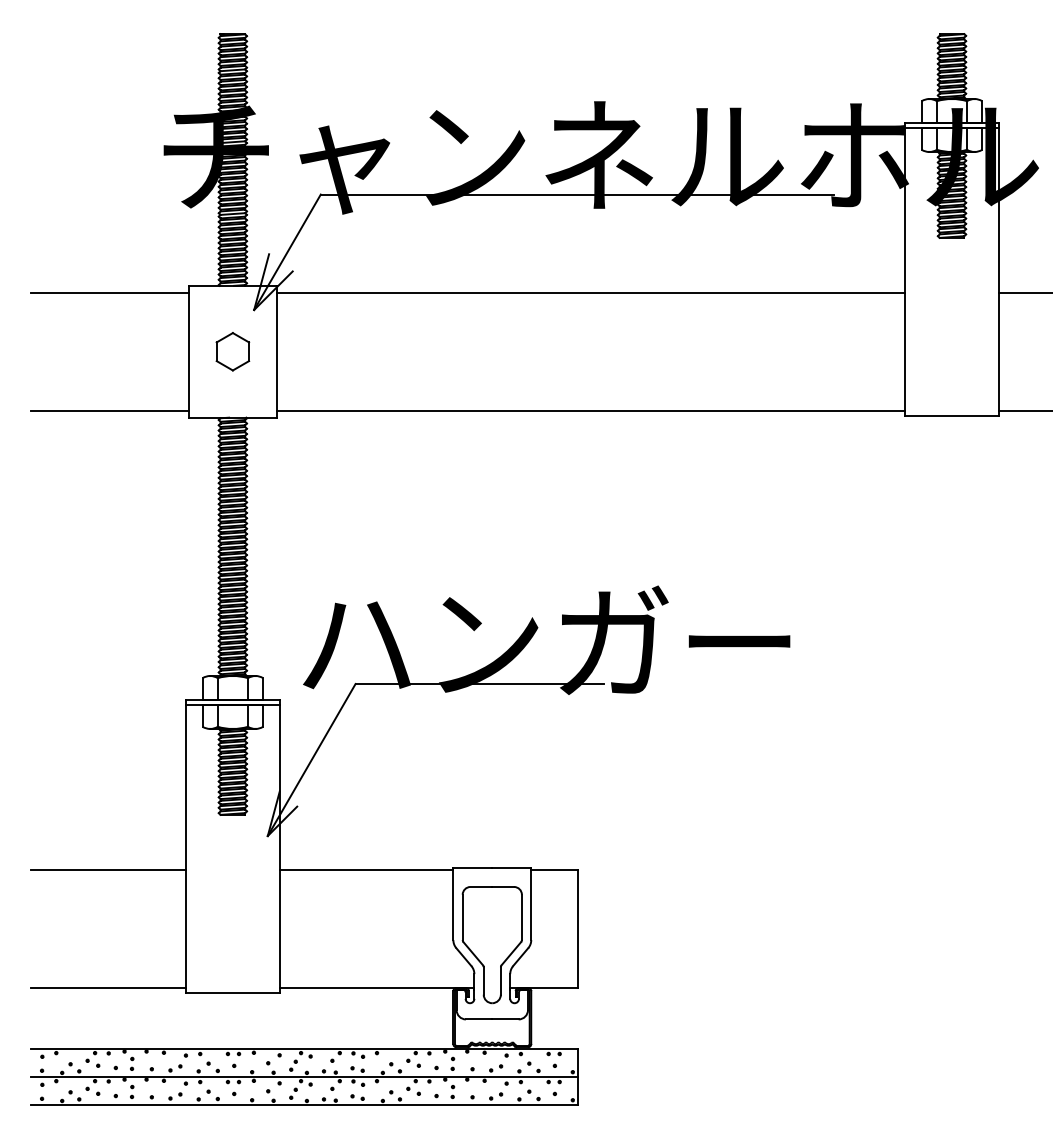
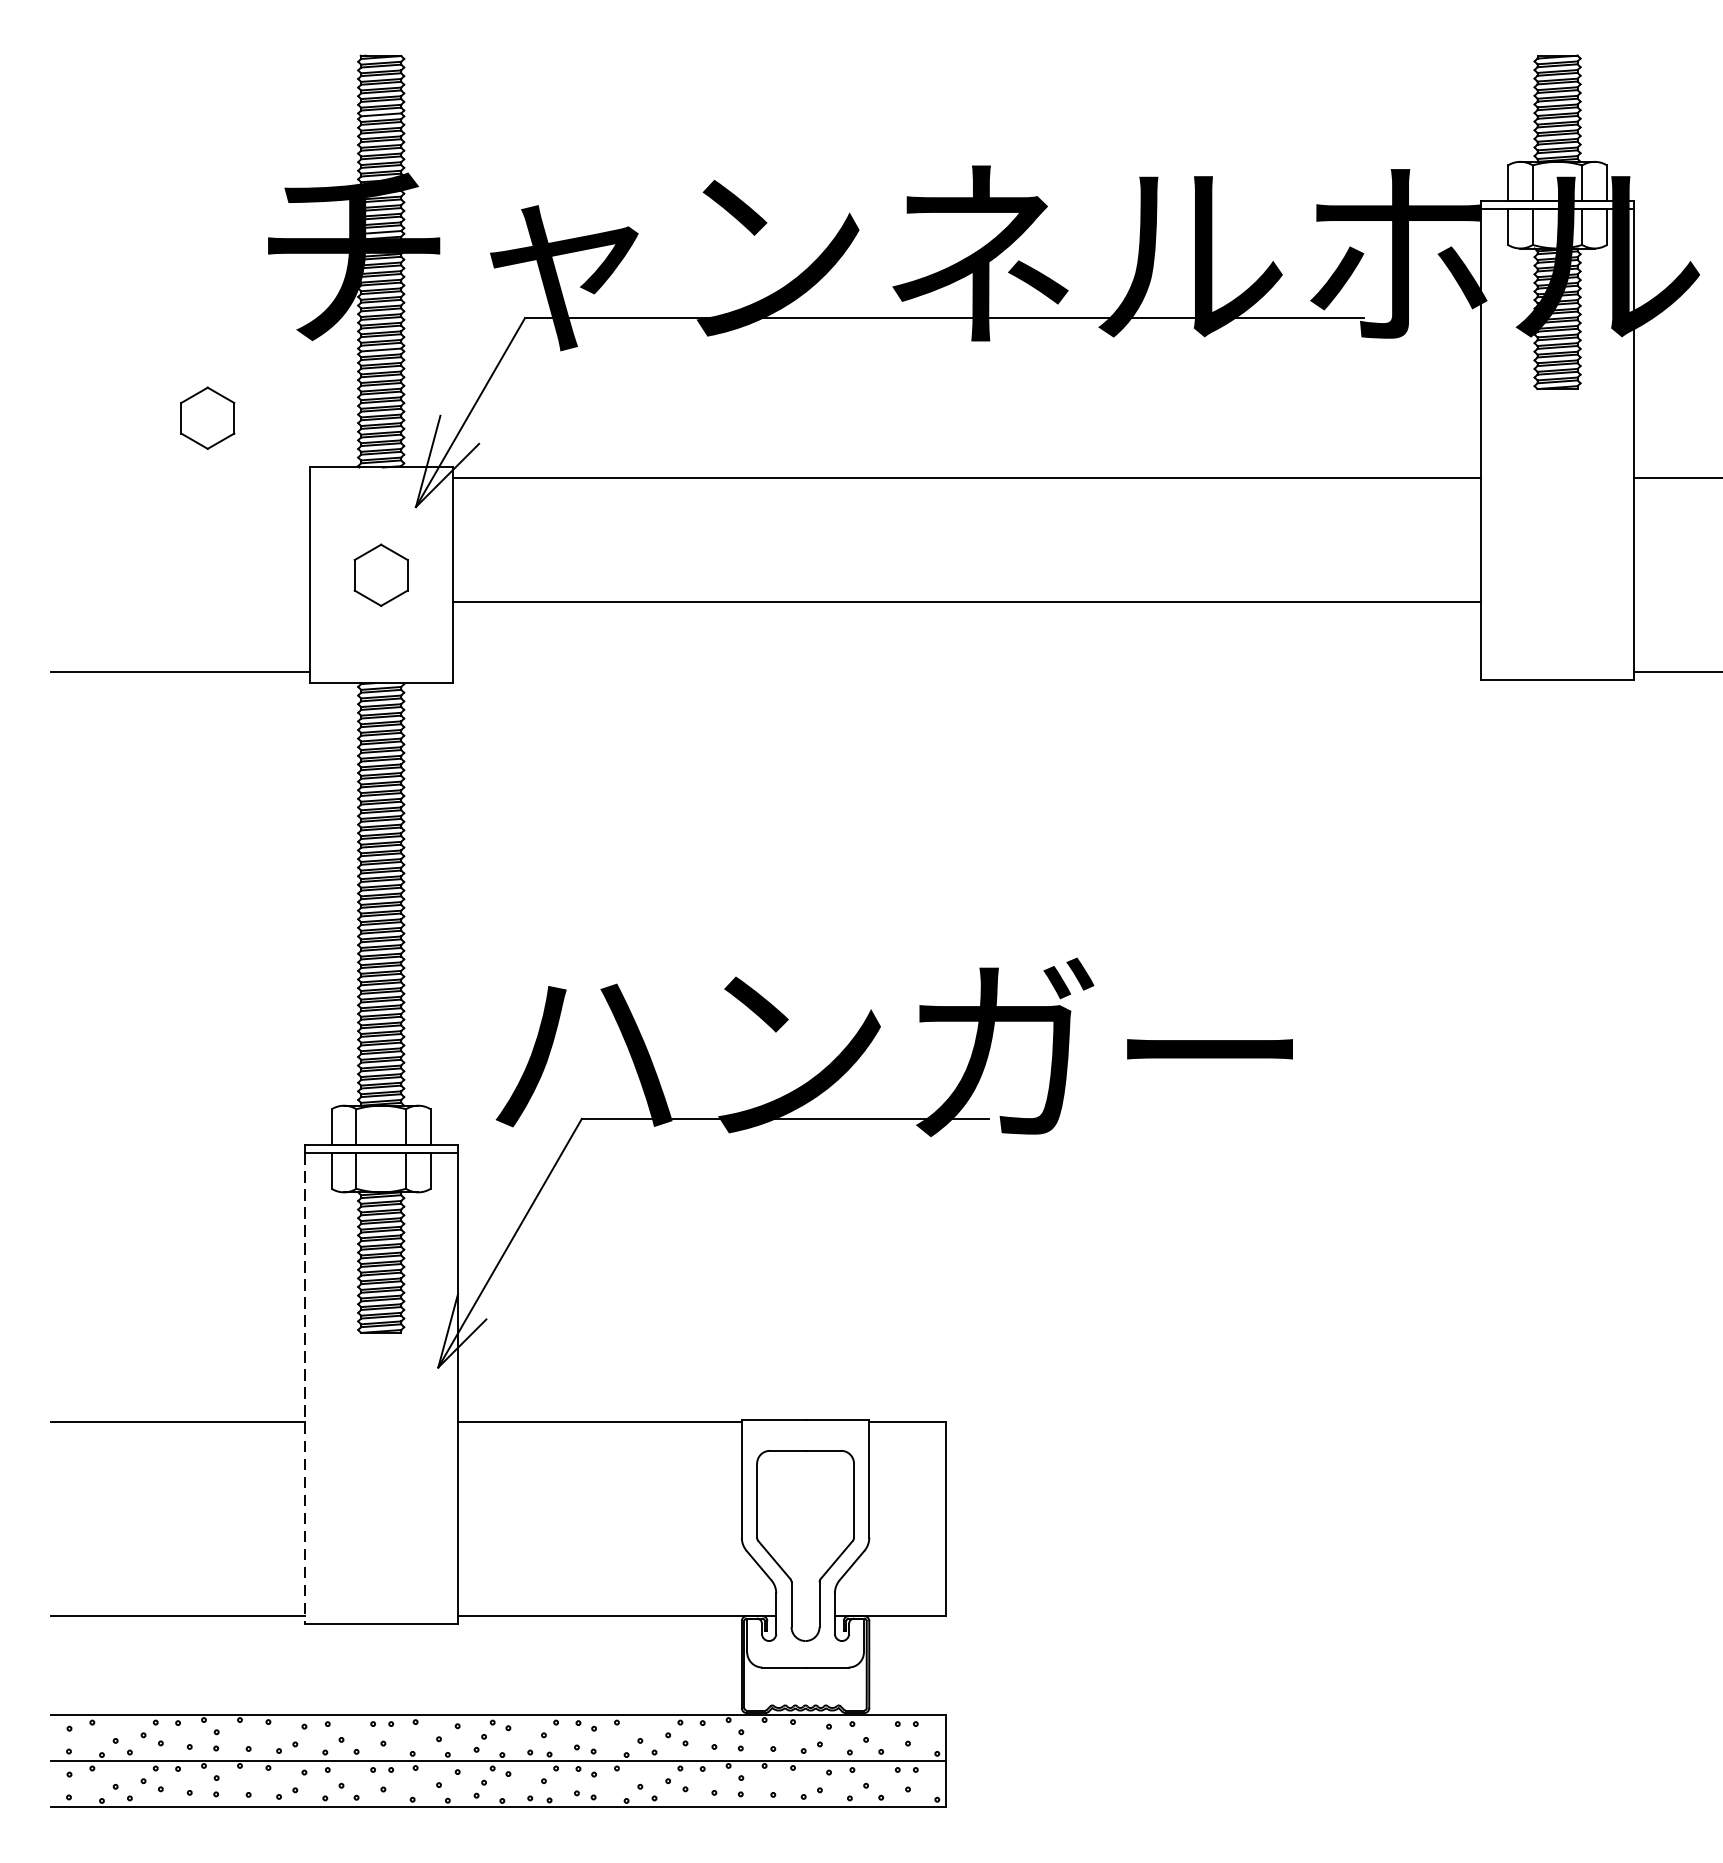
part: (126, 255) -> (207, 417), added
line: (110, 292) -> (180, 478), removed
line: (590, 410) -> (966, 601), moved
line: (186, 848) -> (305, 1387), solid -> dashed

